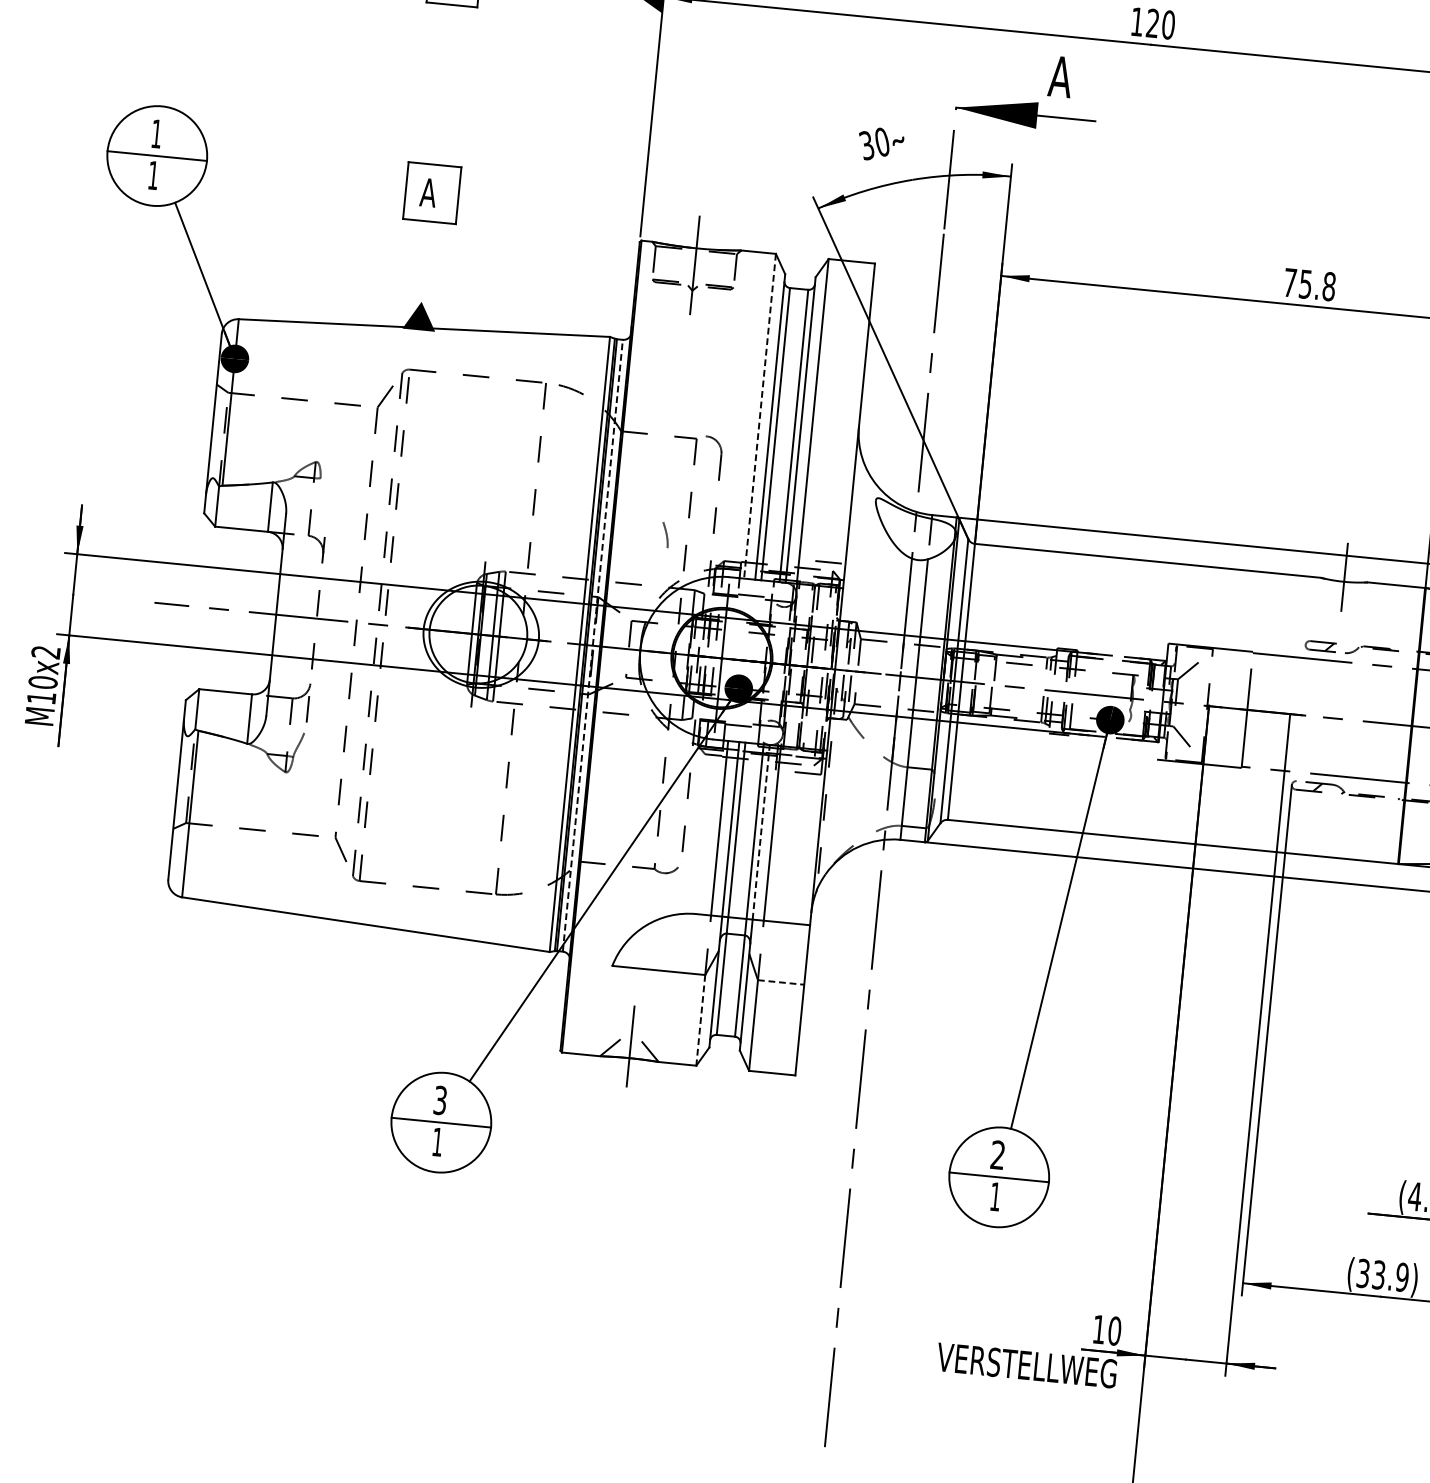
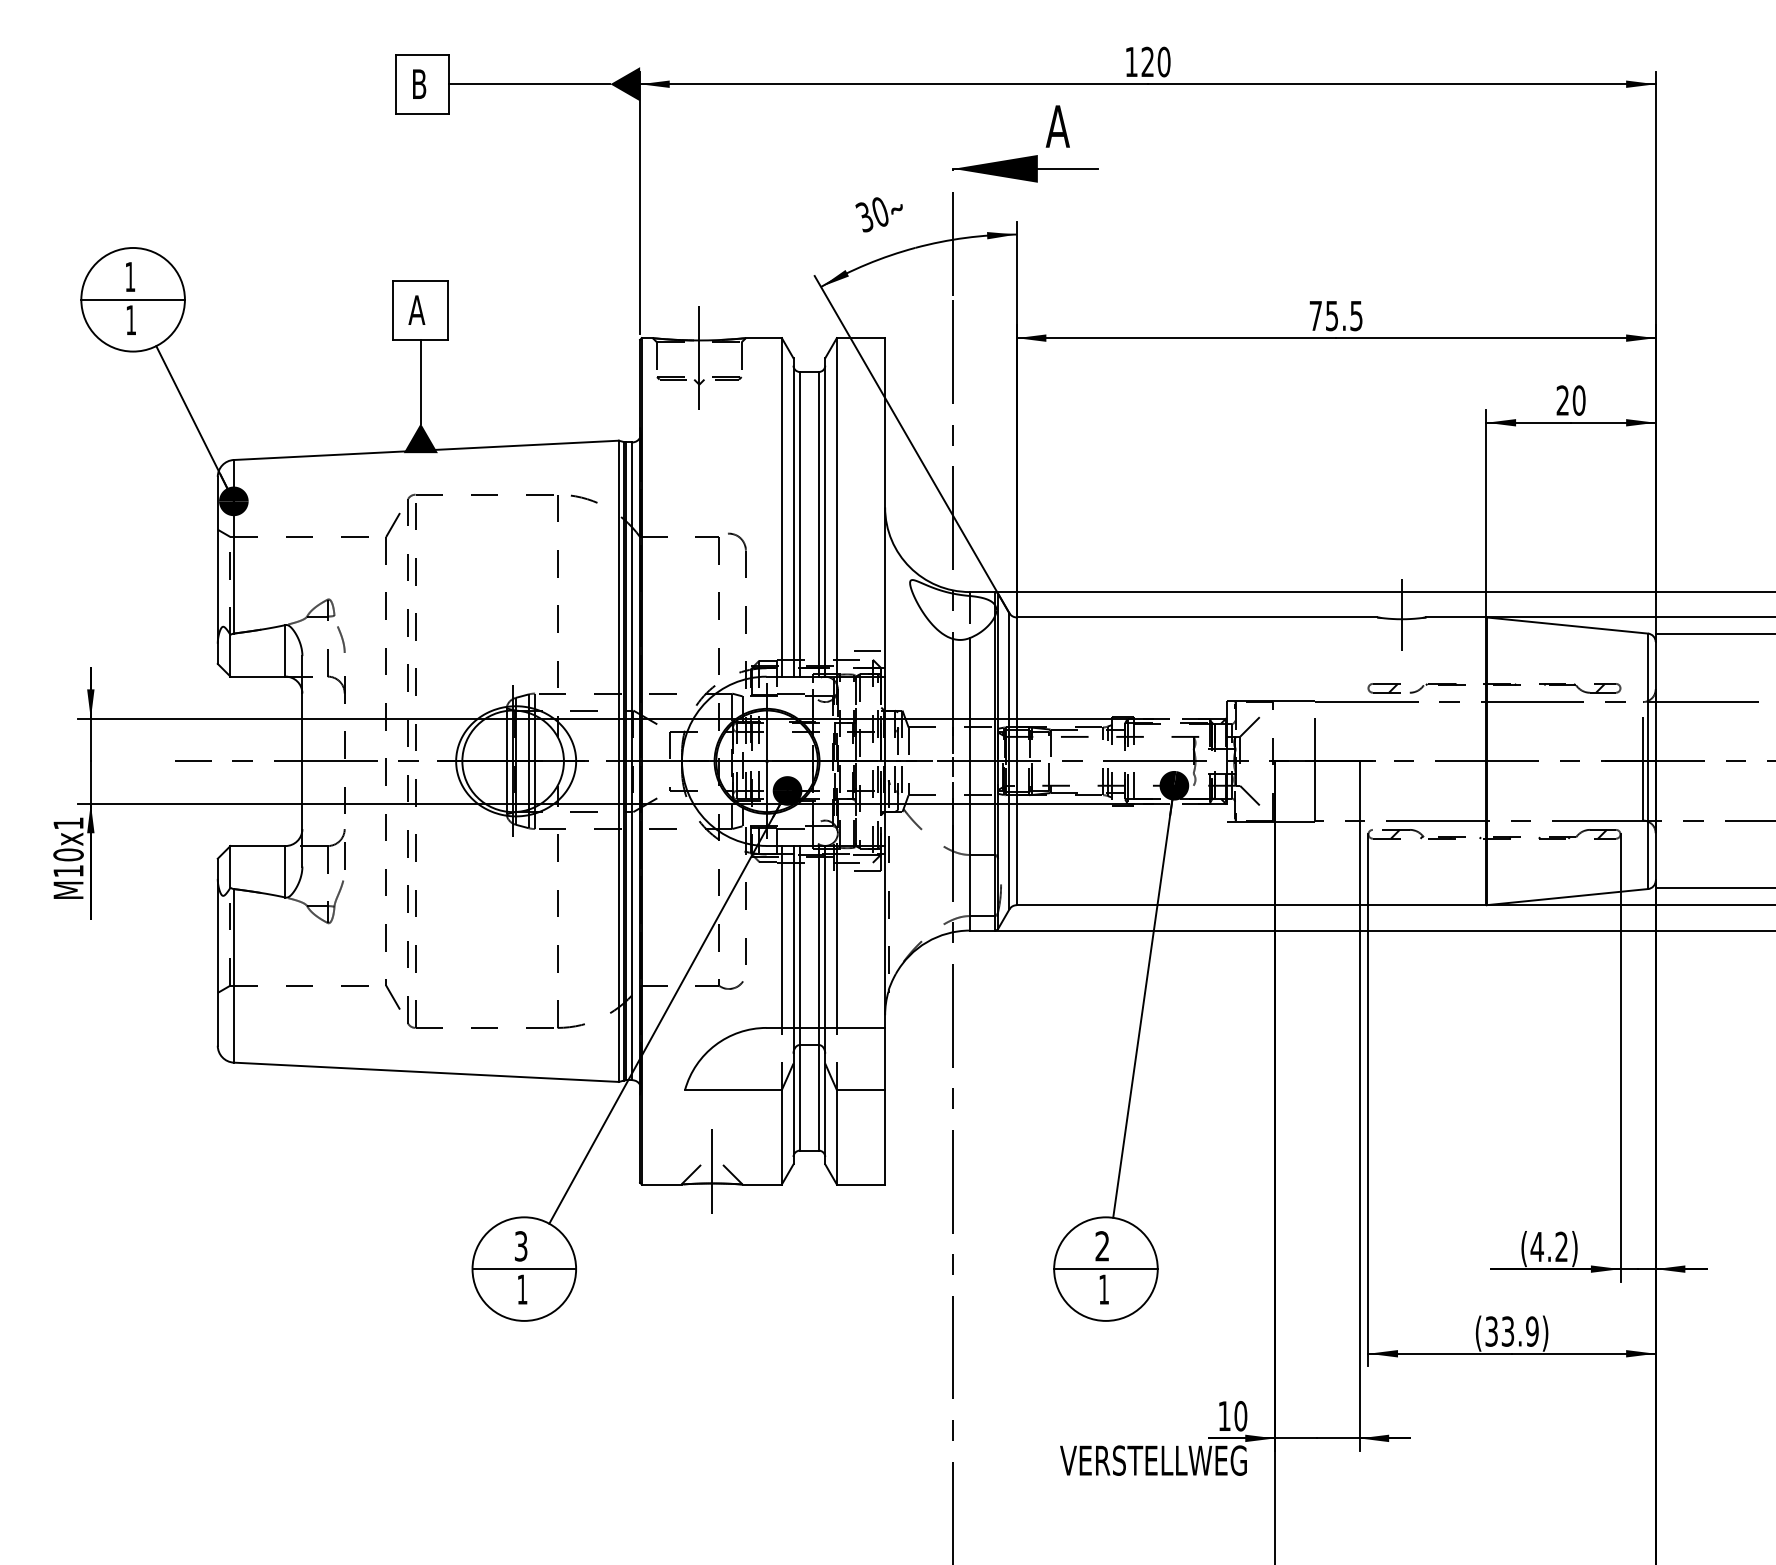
line: (425, 261) -> (420, 381), added
text: (1329, 286) -> (1356, 315), 75.8 -> 75.5
line: (759, 416) -> (781, 507), dashed -> solid
curve: (665, 534) -> (341, 639), moved
line: (592, 645) -> (632, 761), dashed -> solid
text: (46, 652) -> (68, 823), M10x2 -> M10x1
line: (761, 831) -> (825, 936), dashed -> solid
line: (781, 982) -> (861, 1089), dashed -> solid
line: (700, 1020) -> (781, 1137), dashed -> solid

